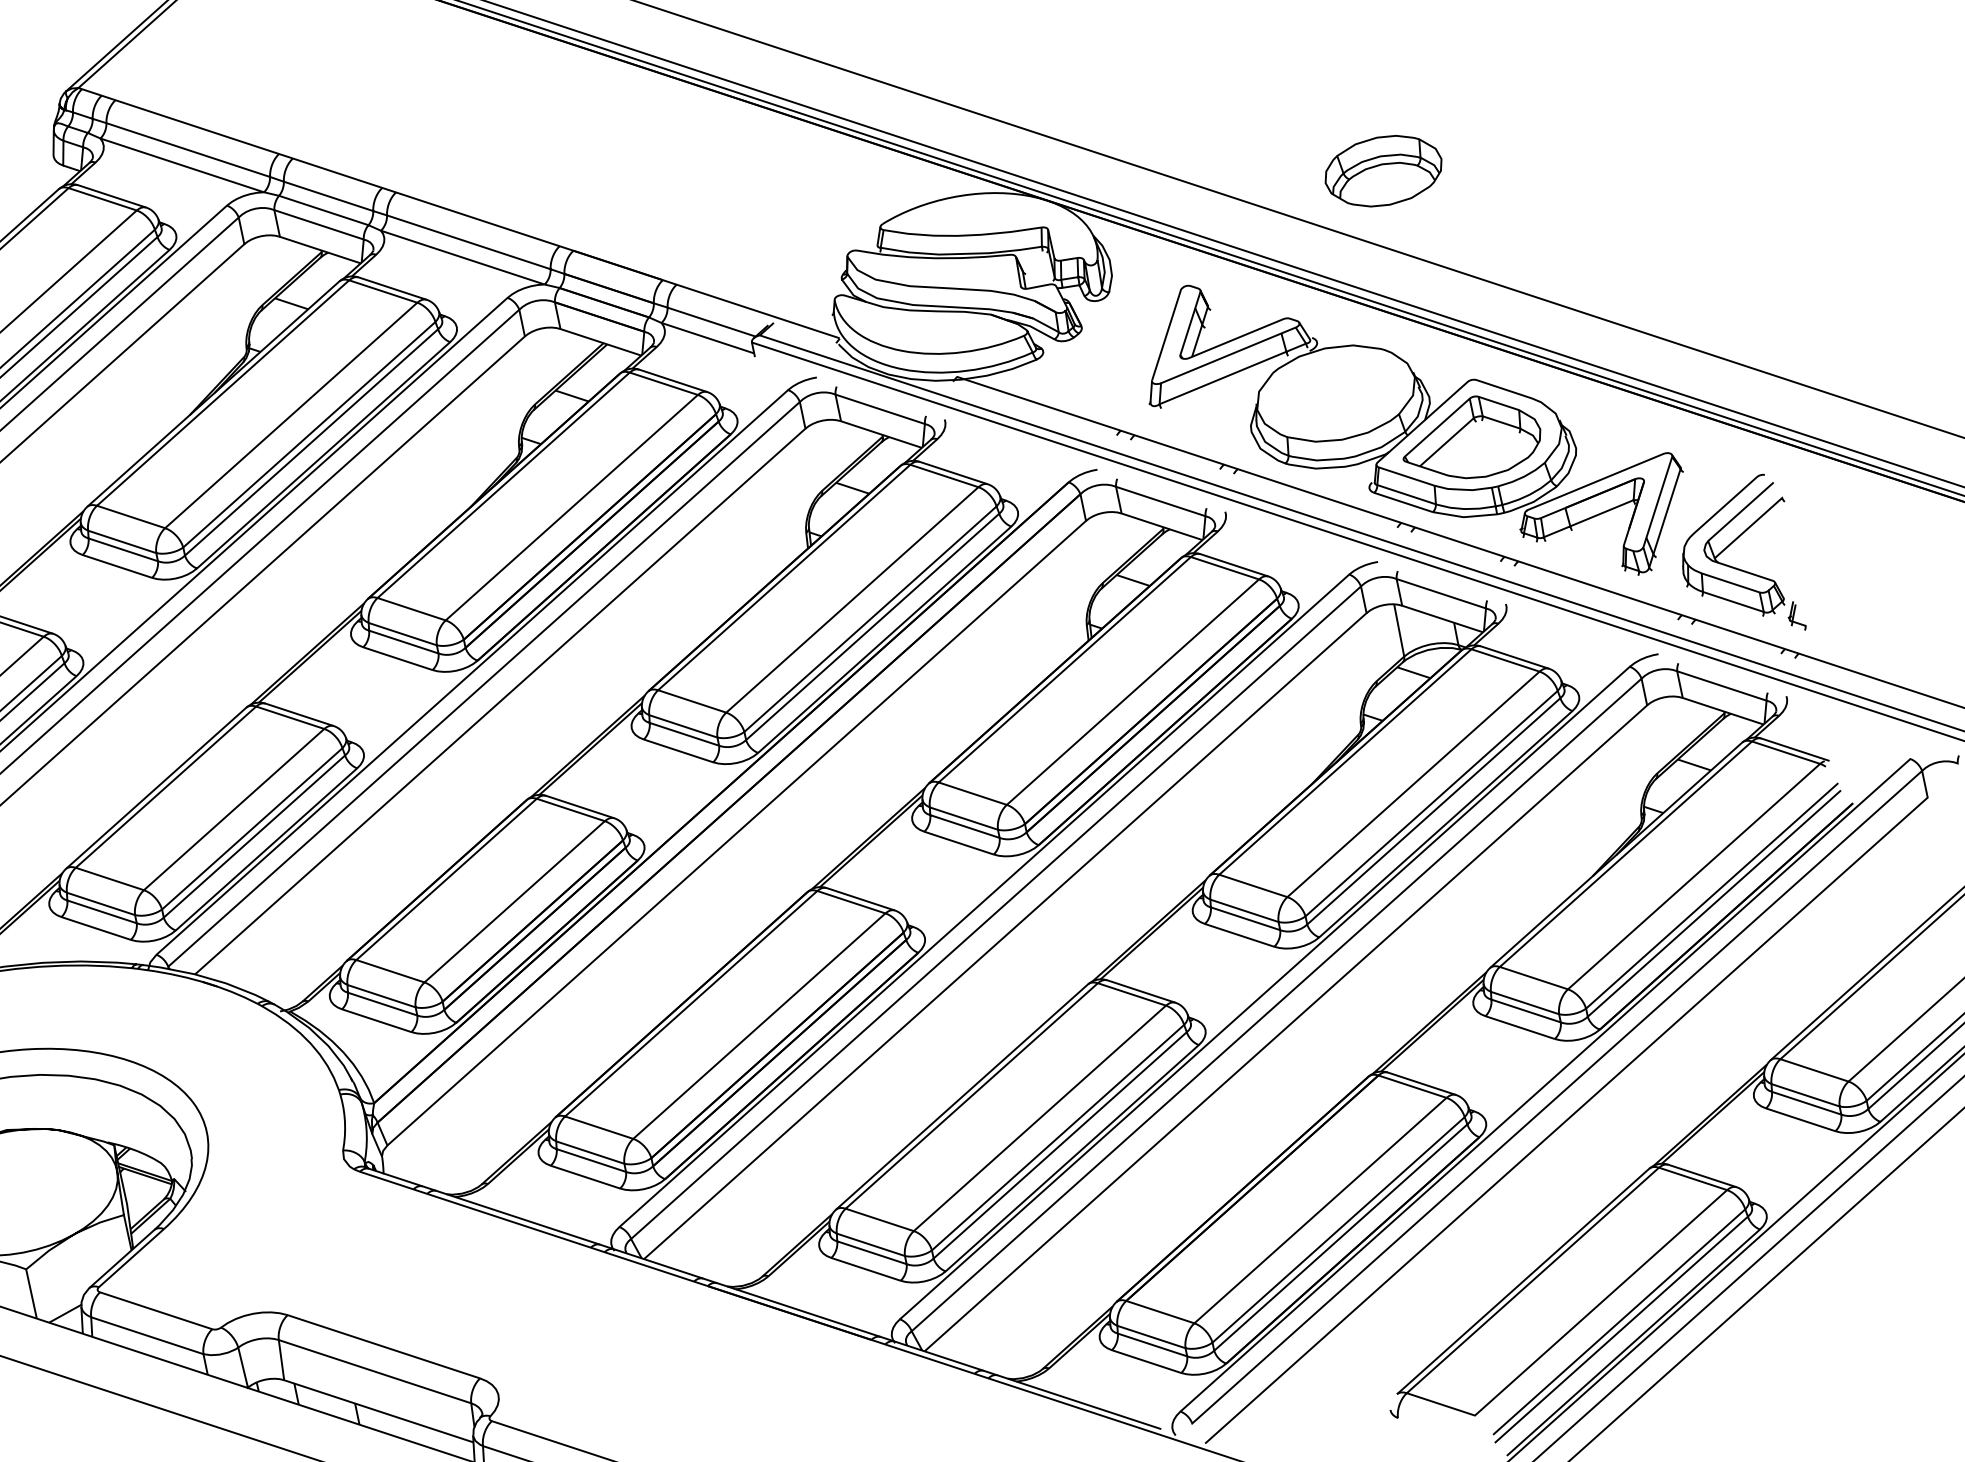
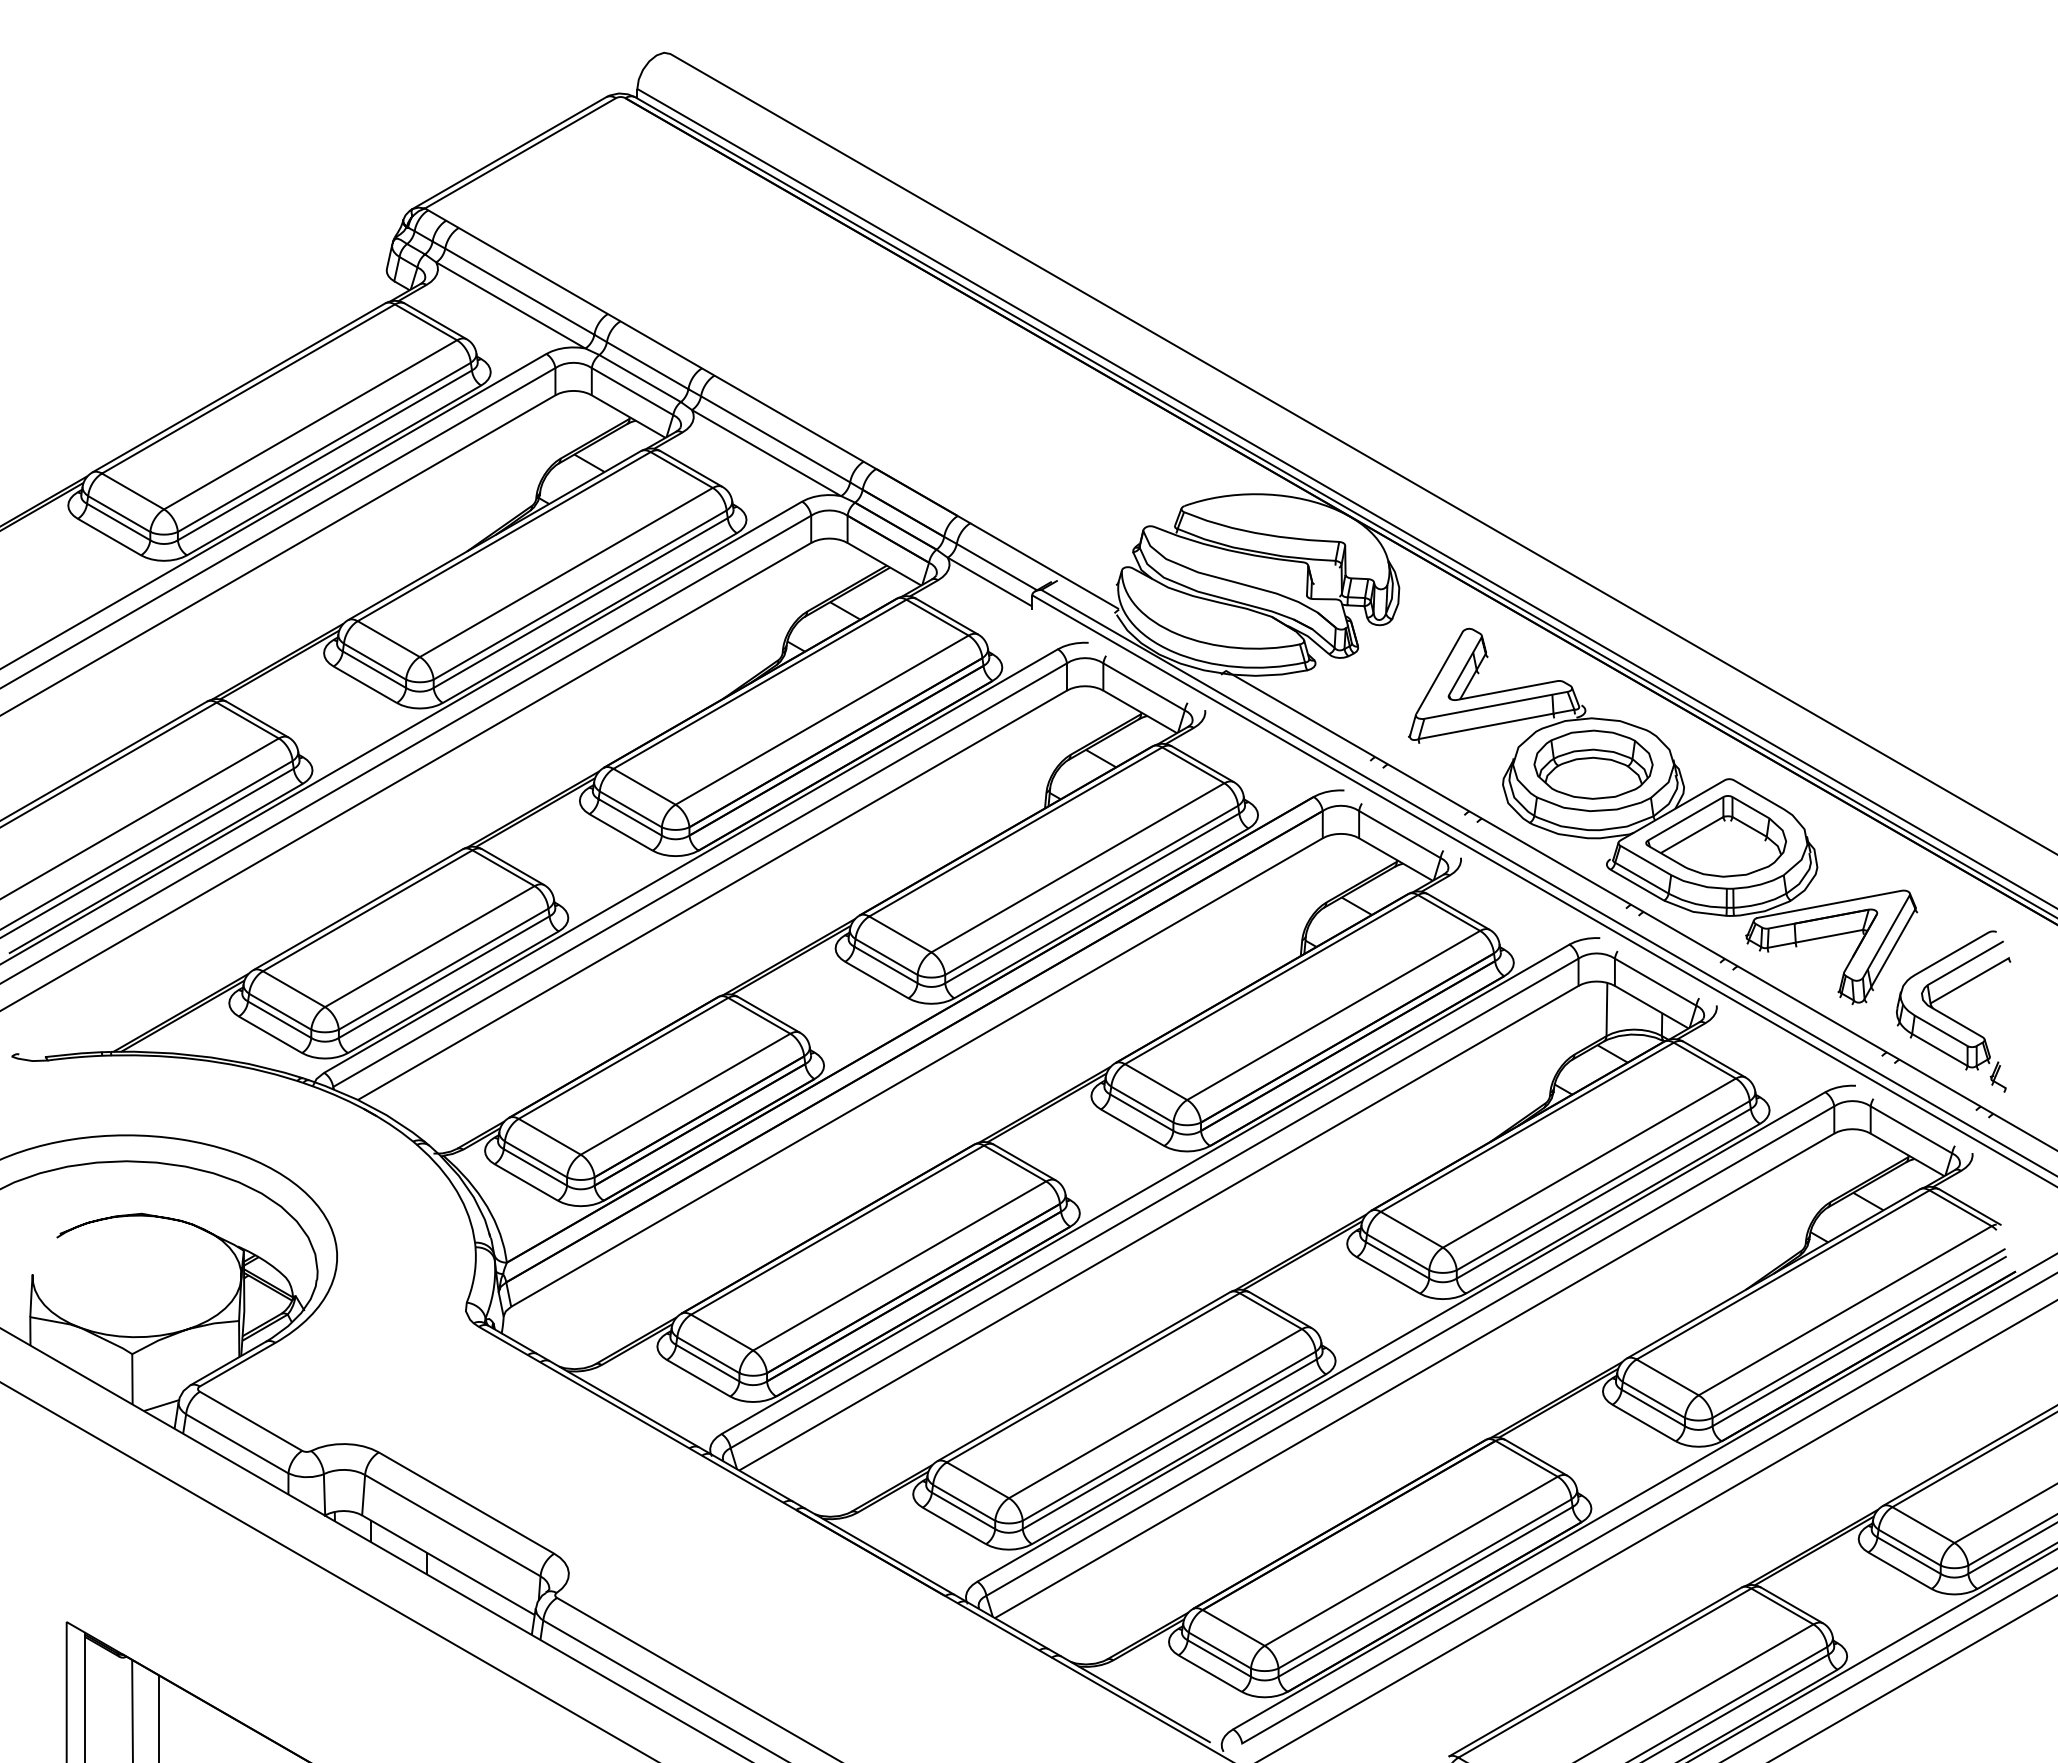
part: (1383, 170) -> (1593, 764), moved

